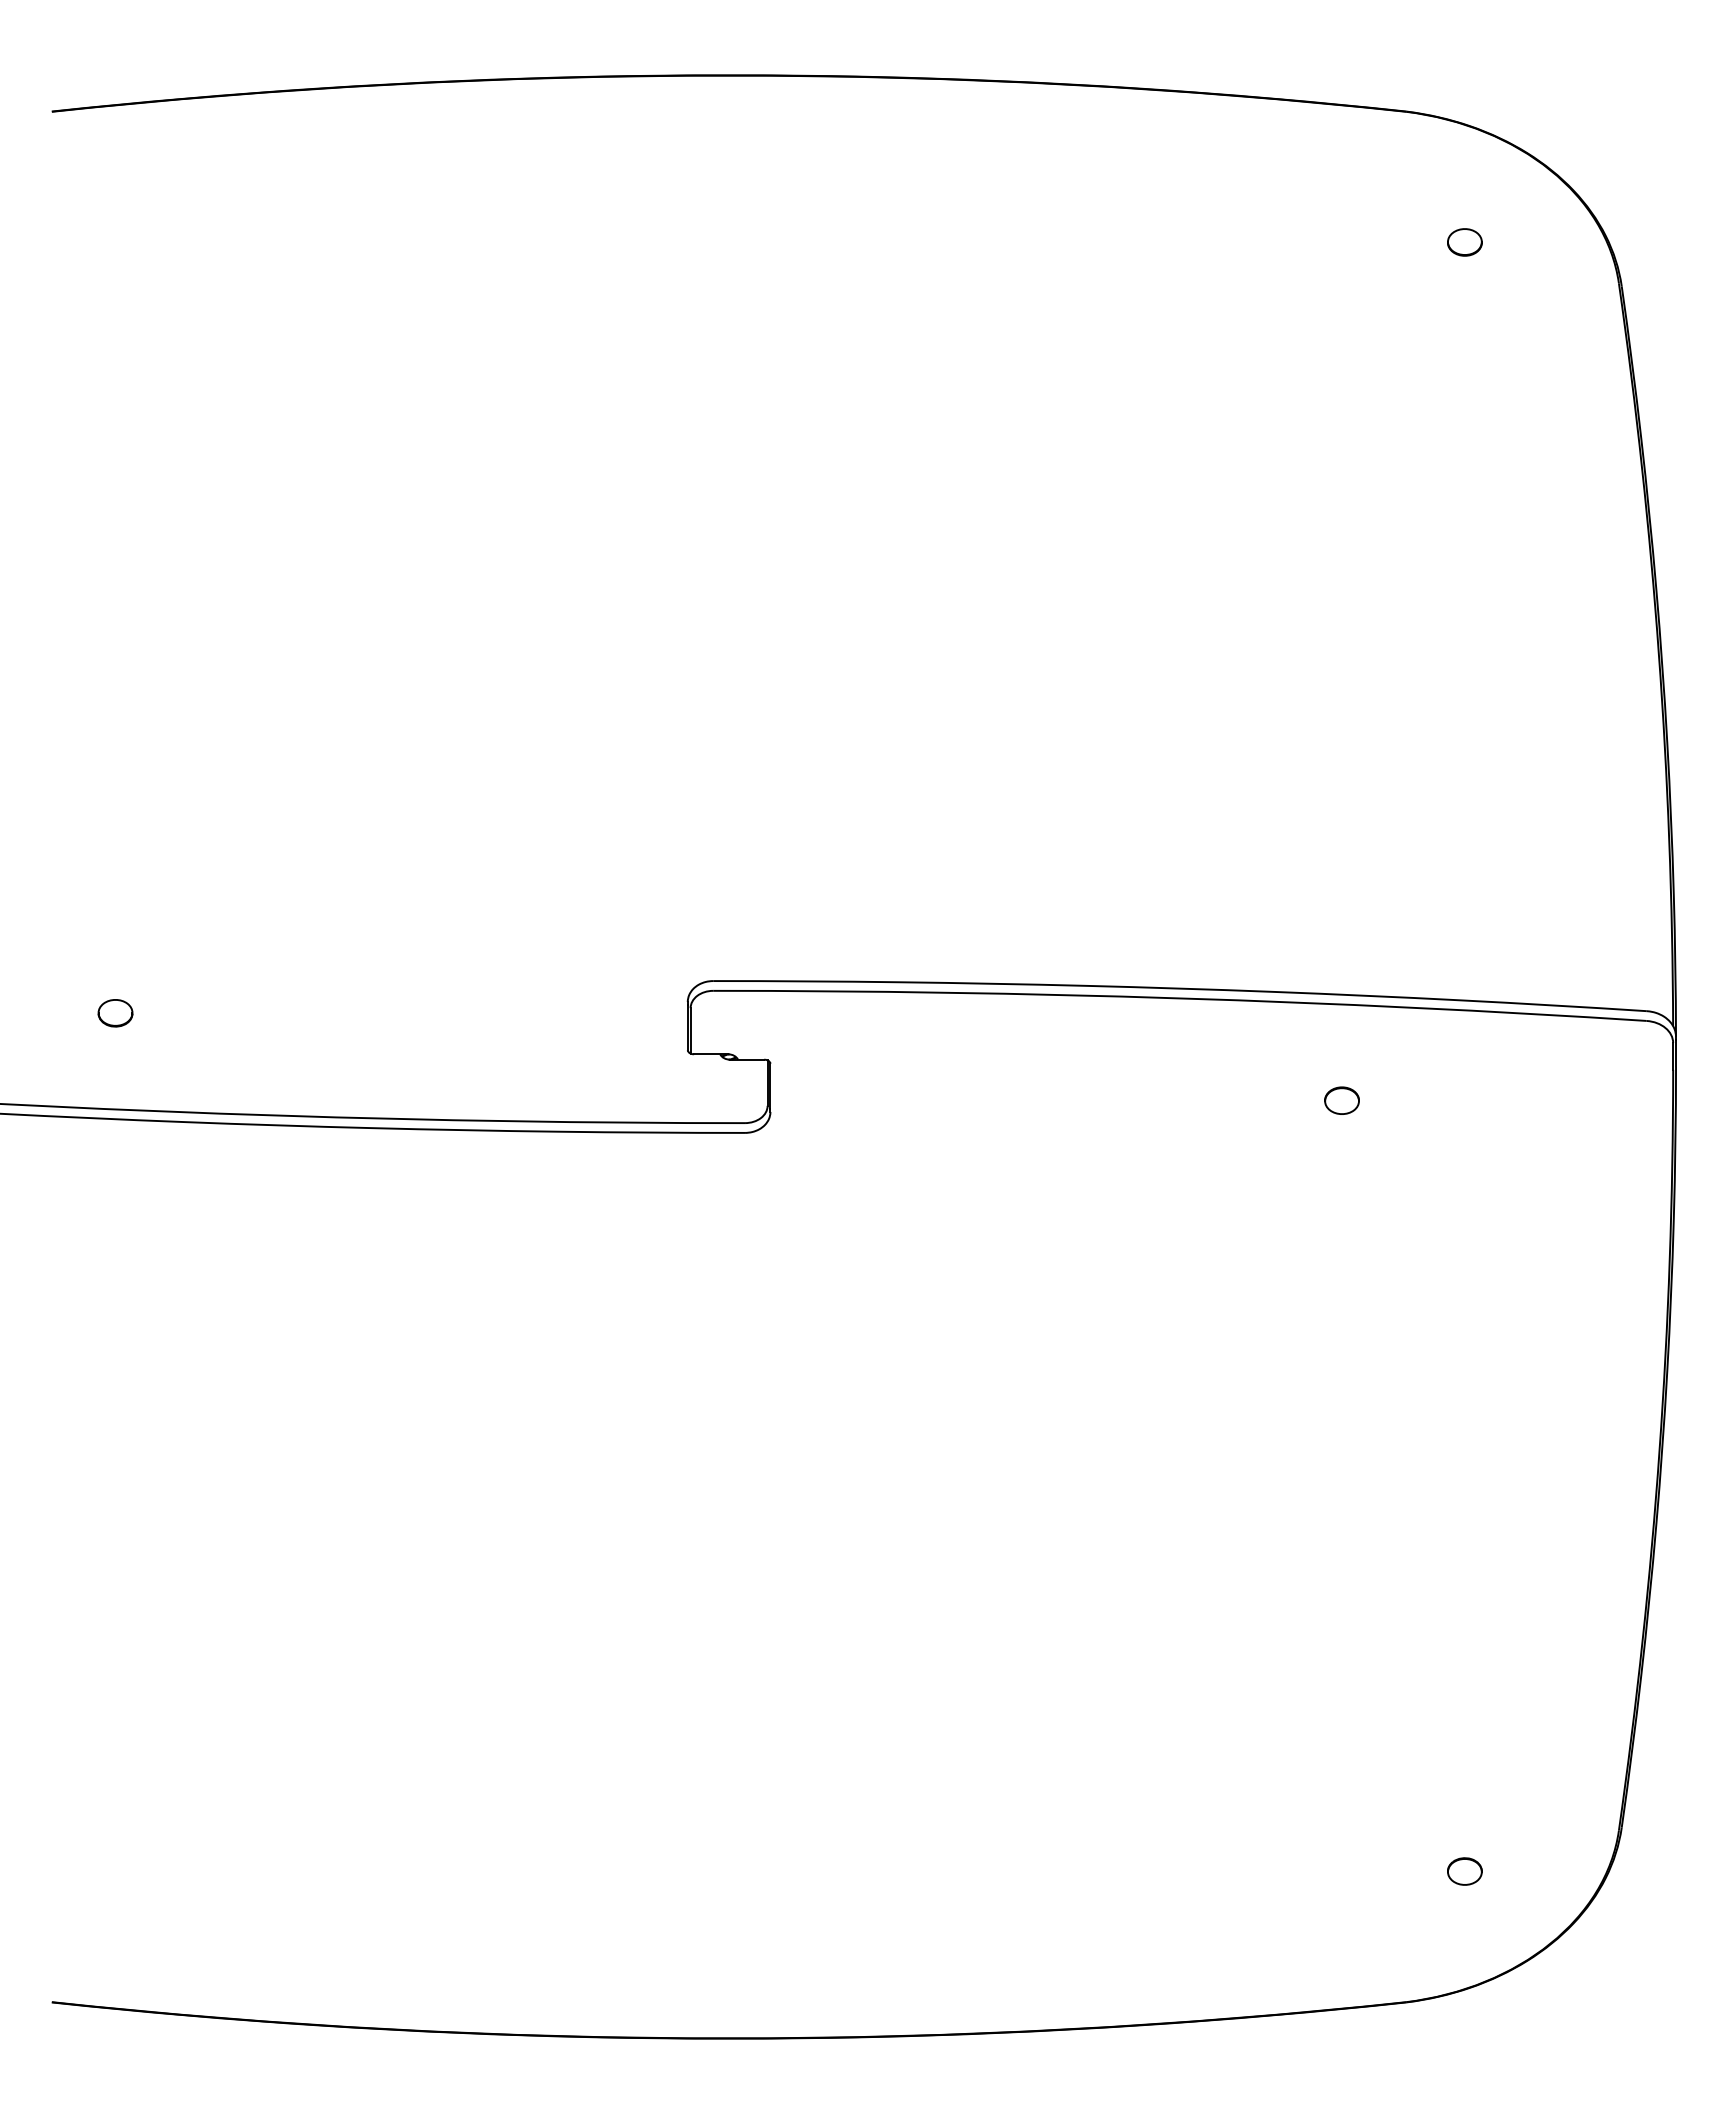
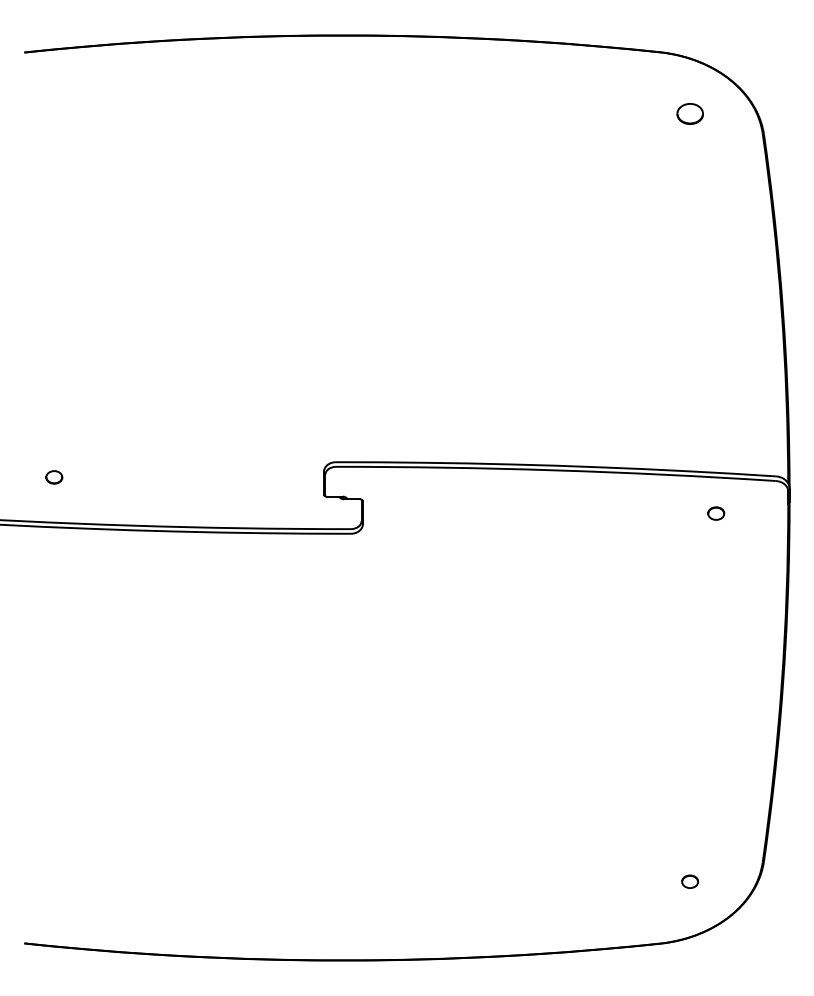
part: (1463, 243) -> (689, 114), size x1.6
part: (1342, 1100) -> (716, 513), moved

